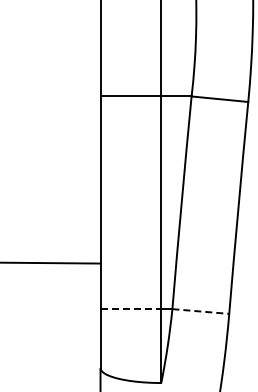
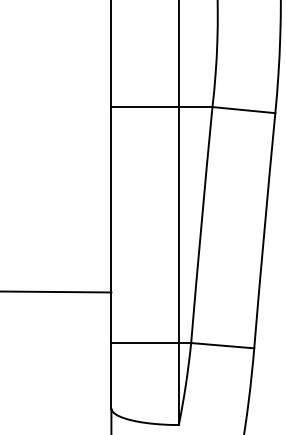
line: (131, 309) -> (145, 343), dashed -> solid
line: (200, 311) -> (222, 345), dashed -> solid

